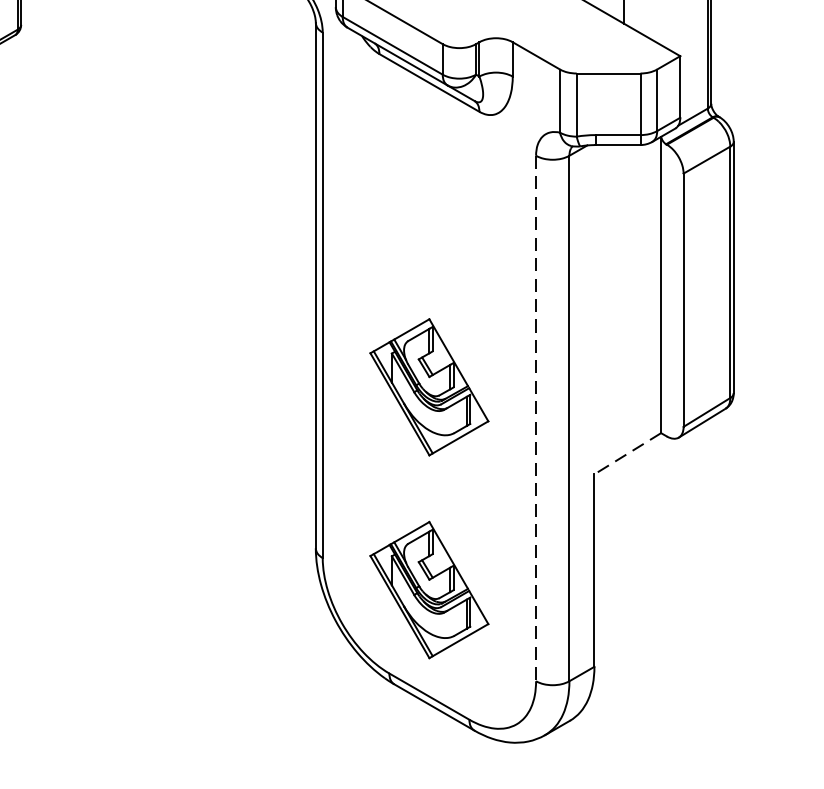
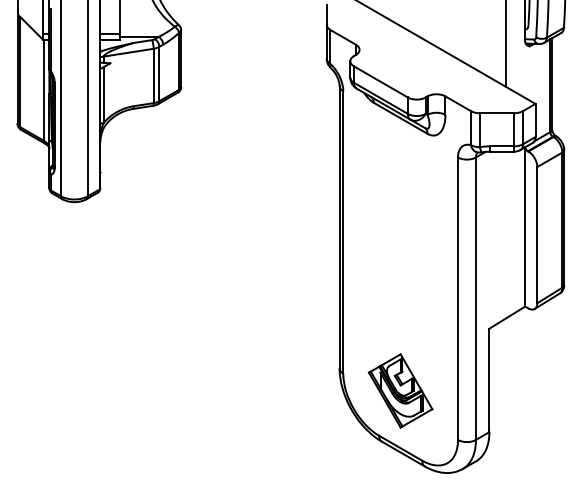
part: (429, 386) -> (400, 281), removed
line: (536, 419) -> (458, 299), dashed -> solid
line: (626, 453) -> (506, 317), dashed -> solid

